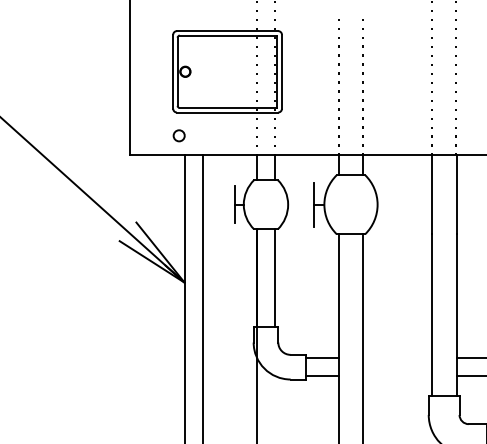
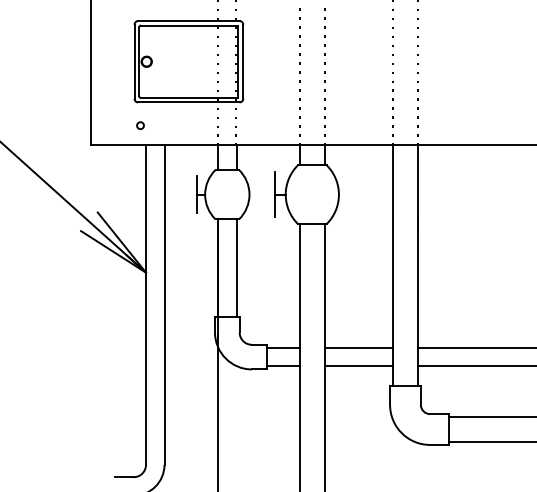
circle: (179, 135) -> (140, 125), size x0.62
line: (397, 357) -> (358, 347), added
line: (397, 376) -> (358, 366), added

